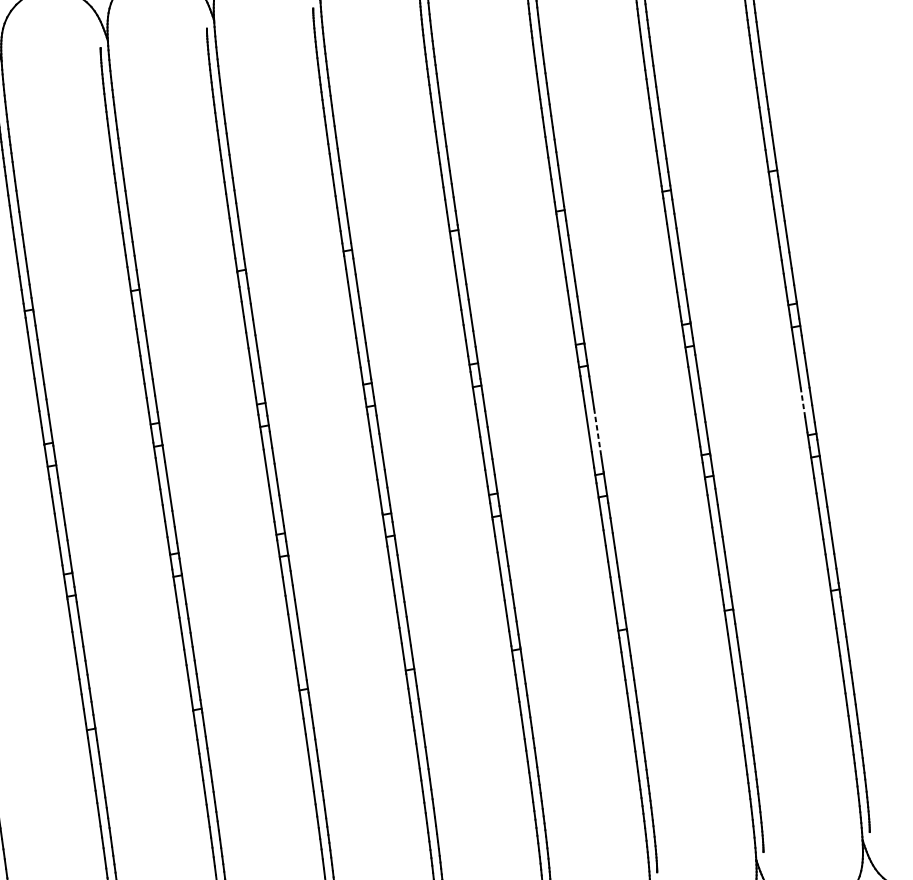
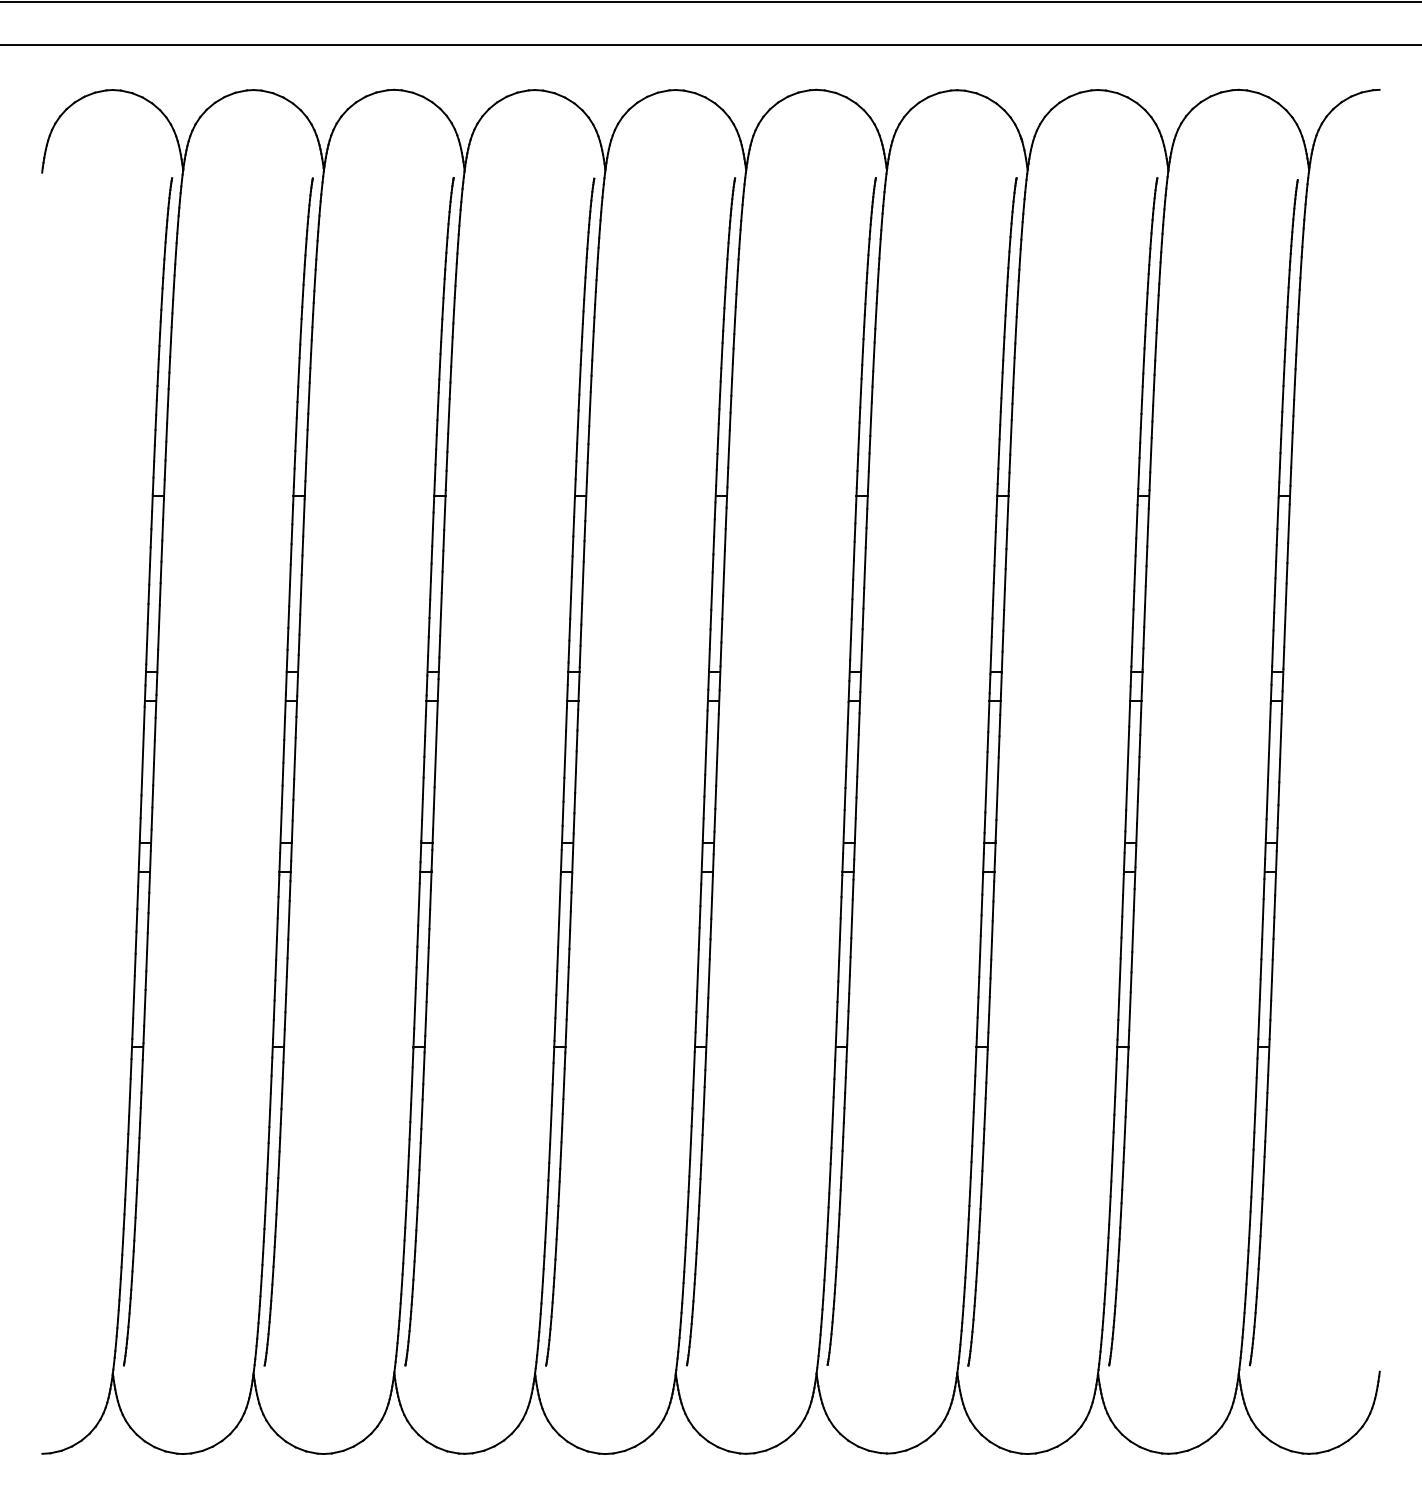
line: (803, 402) -> (1267, 799), dashed -> solid
line: (597, 432) -> (997, 789), dashed -> solid

